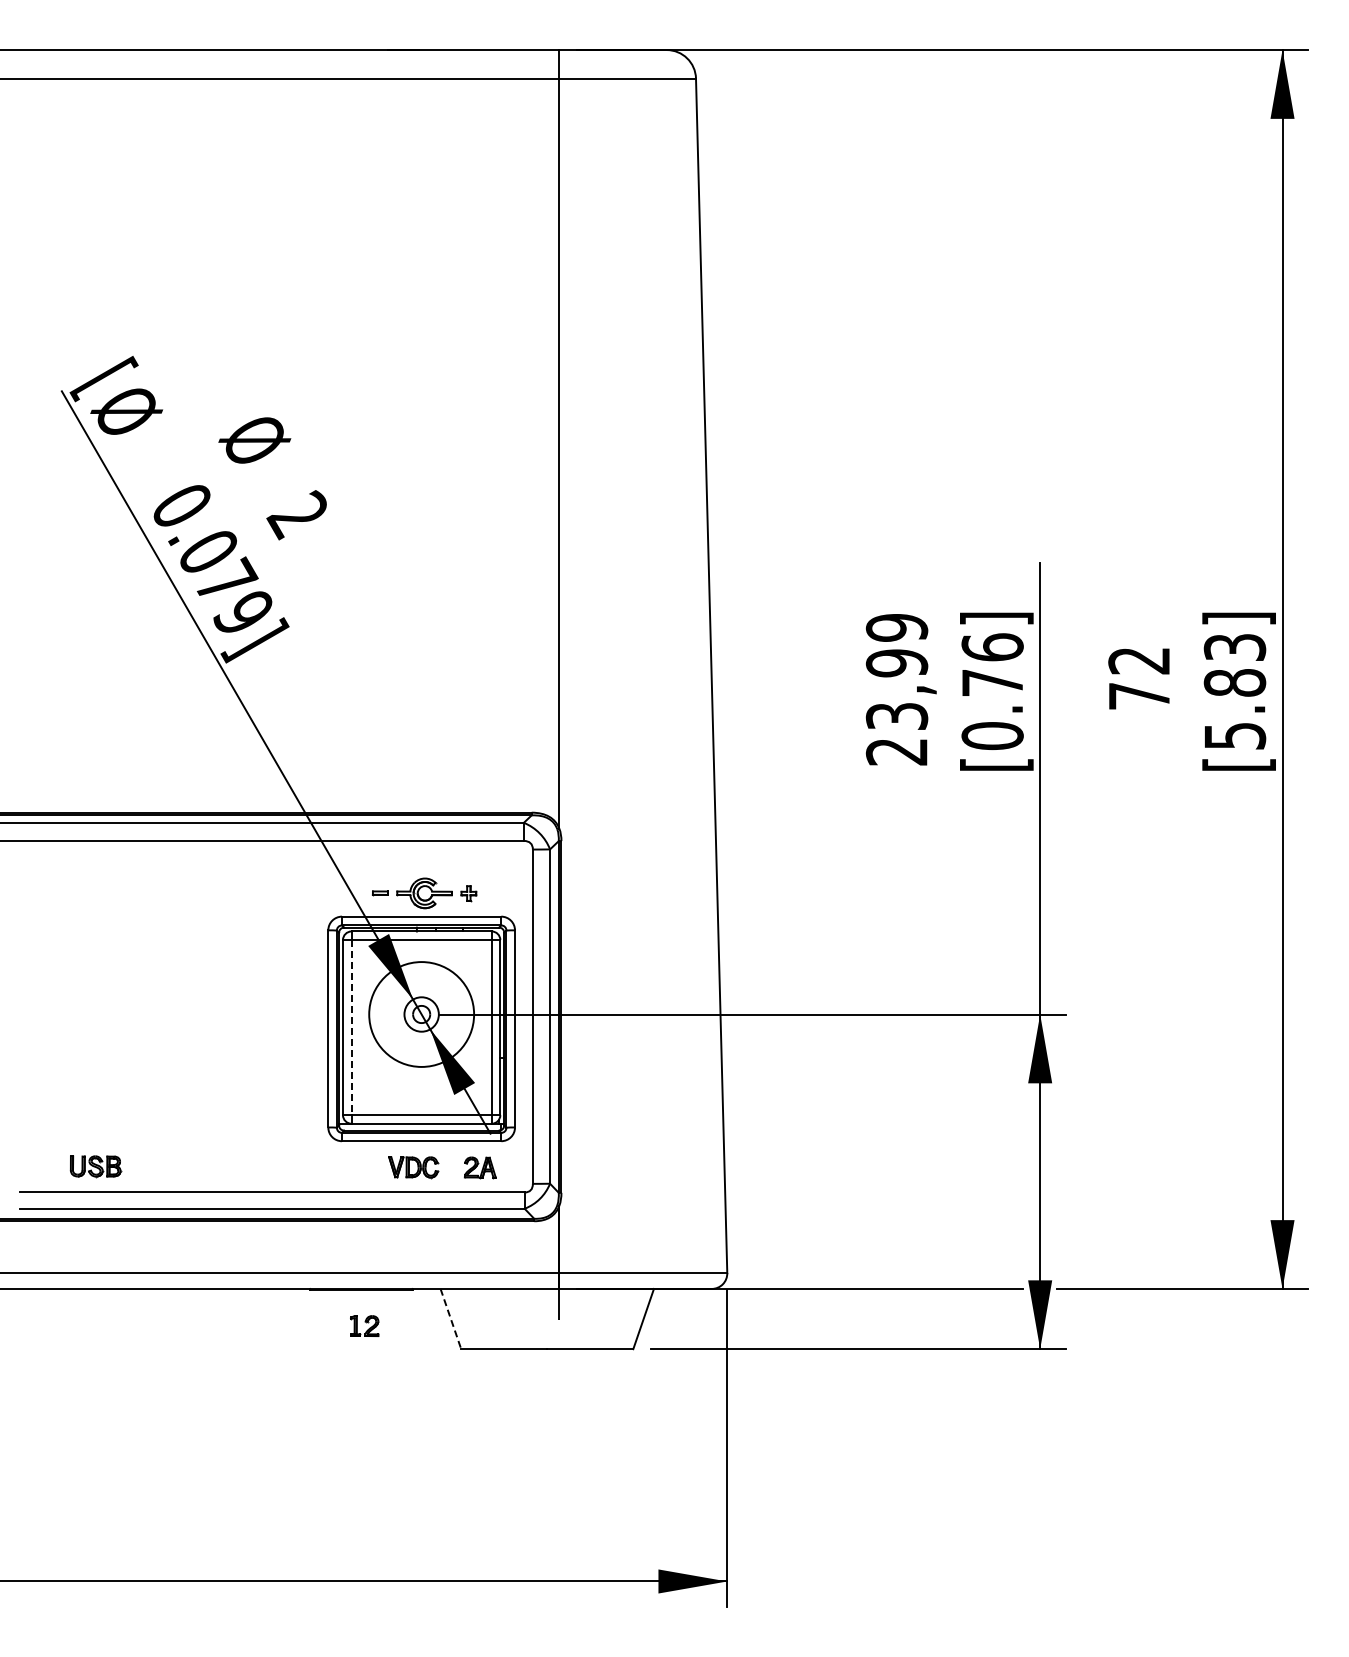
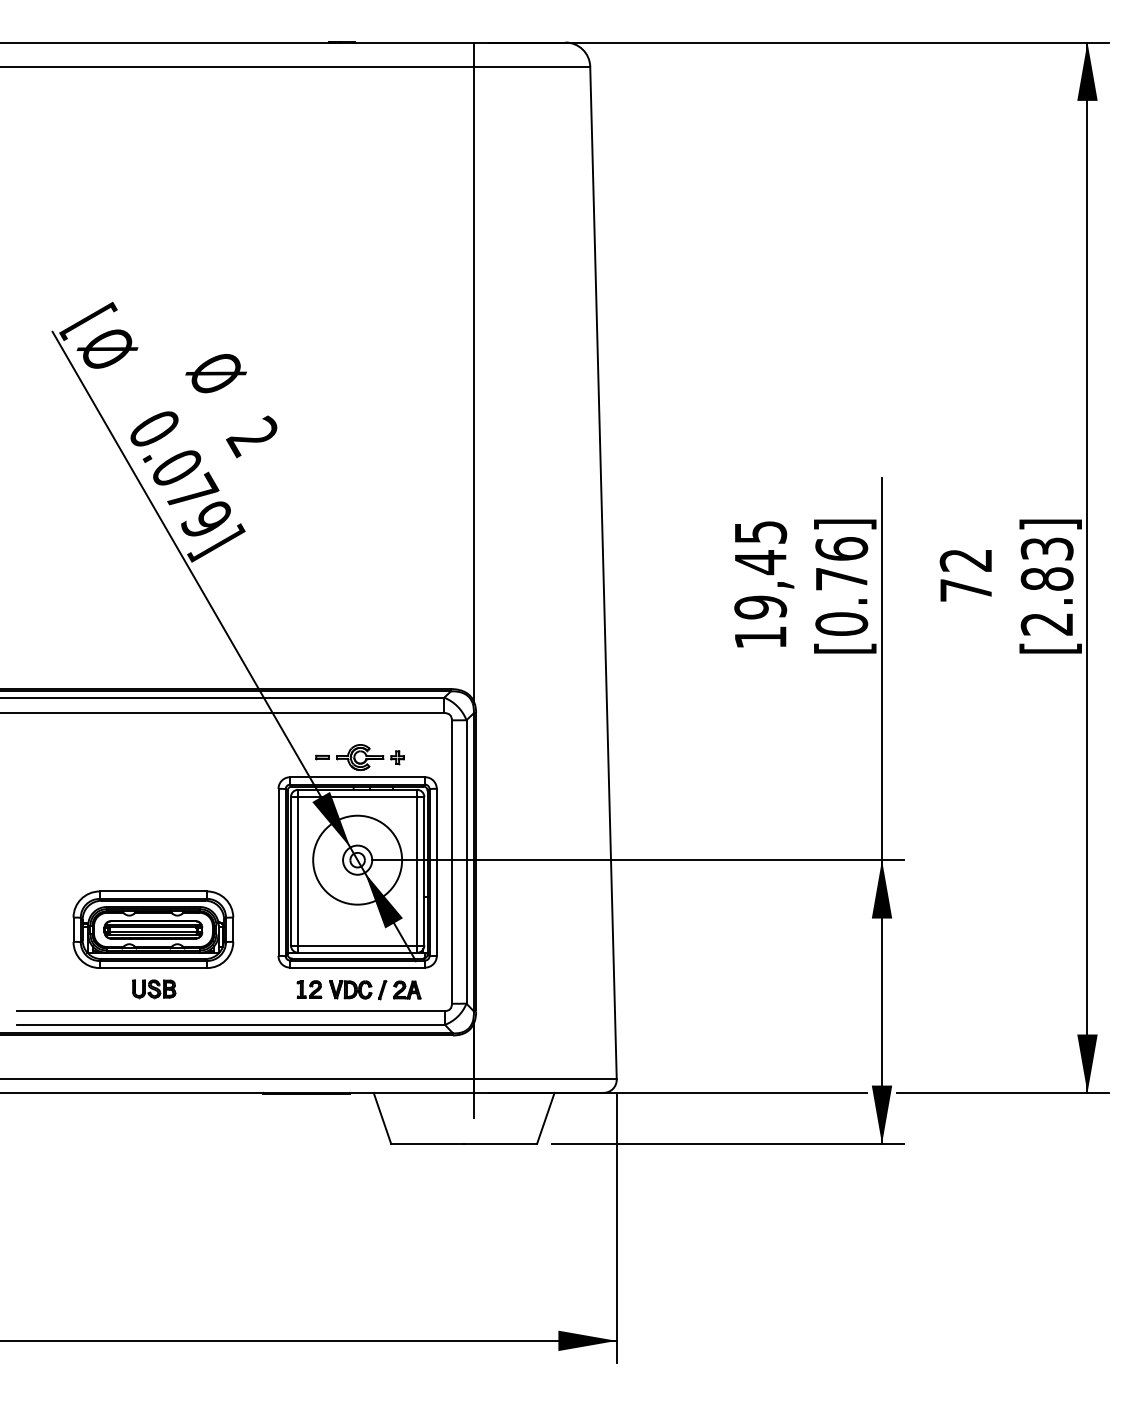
text: (896, 689) -> (760, 584), 23,99 -> 19,45
text: (1234, 736) -> (1046, 624), [5.83] -> [2.83]
line: (351, 1027) -> (298, 871), dashed -> solid
part: (180, 1096) -> (153, 929), added
part: (95, 1166) -> (154, 989), moved
part: (450, 1167) -> (382, 989), added
line: (450, 1319) -> (382, 1118), dashed -> solid
part: (364, 1325) -> (309, 989), moved

